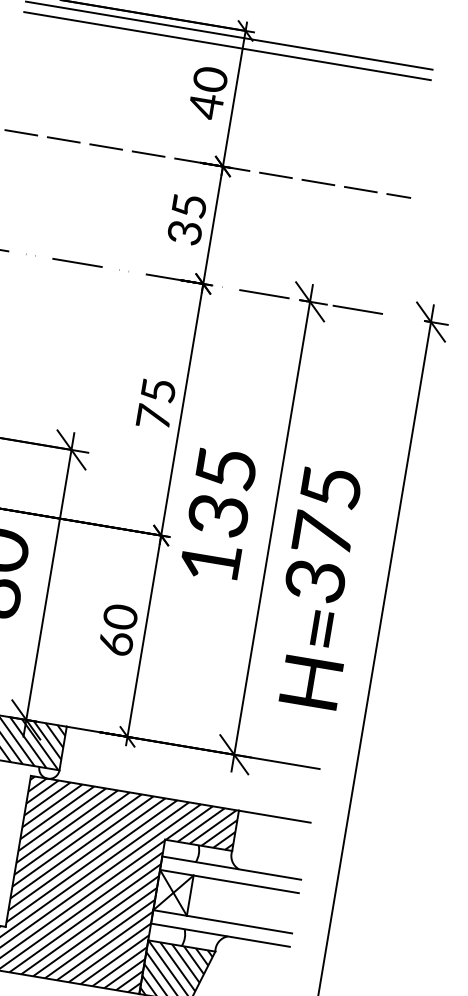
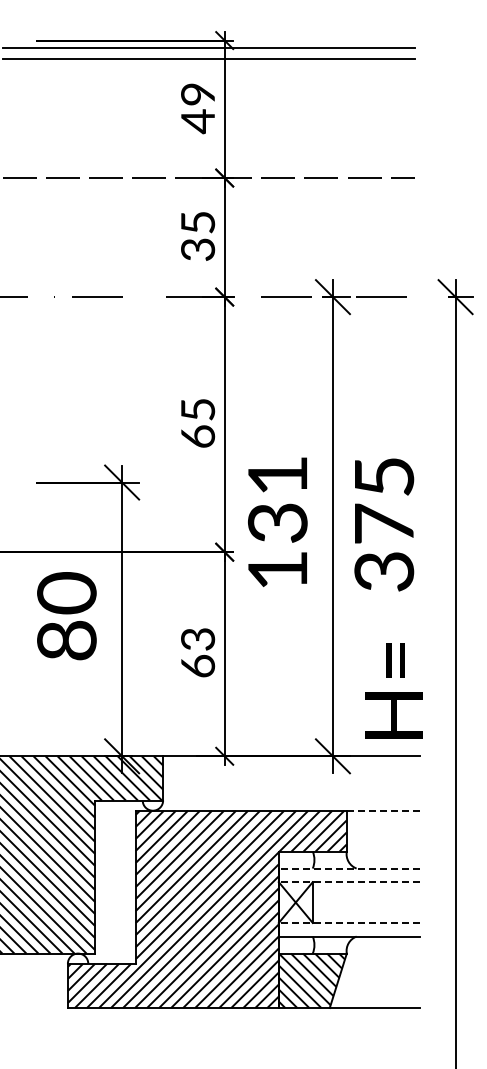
text: (210, 79) -> (198, 94), 40 -> 49
text: (154, 417) -> (198, 436), 75 -> 65
text: (225, 468) -> (277, 475), 135 -> 131
text: (119, 617) -> (197, 639), 60 -> 63
text: (314, 657) -> (393, 690), moved
line: (275, 816) -> (383, 810), solid -> dashed
line: (231, 867) -> (348, 868), solid -> dashed
line: (228, 881) -> (348, 882), solid -> dashed
line: (222, 921) -> (348, 922), solid -> dashed

